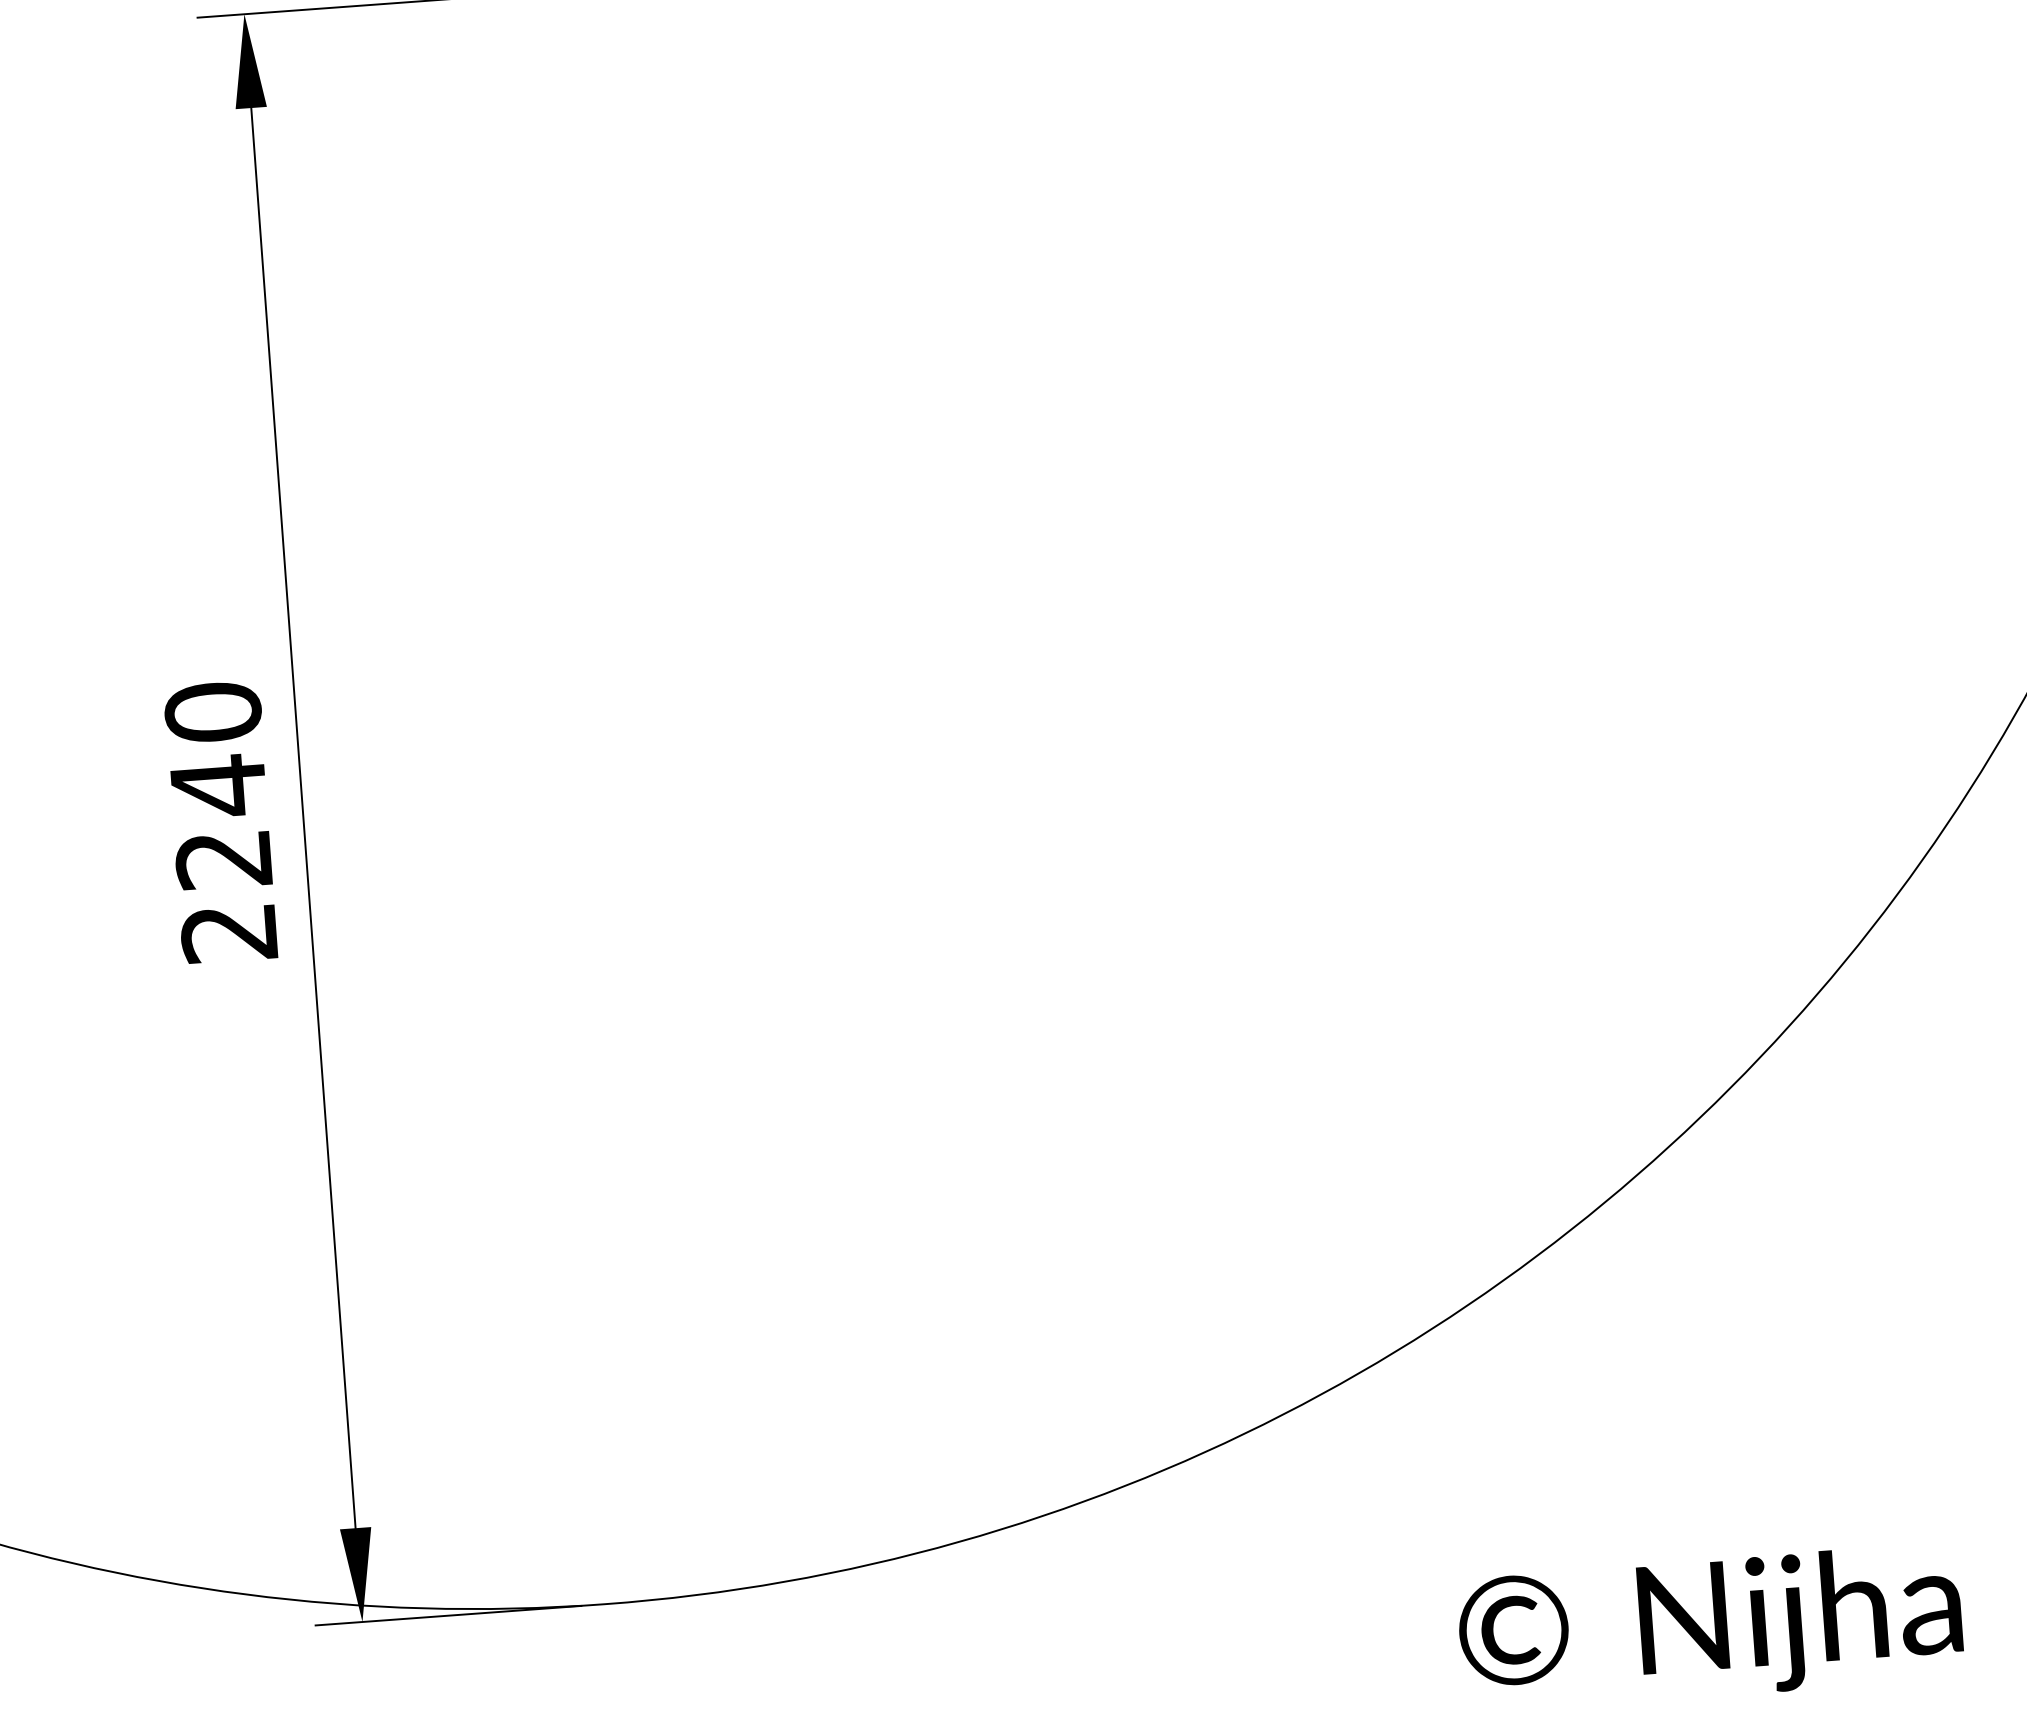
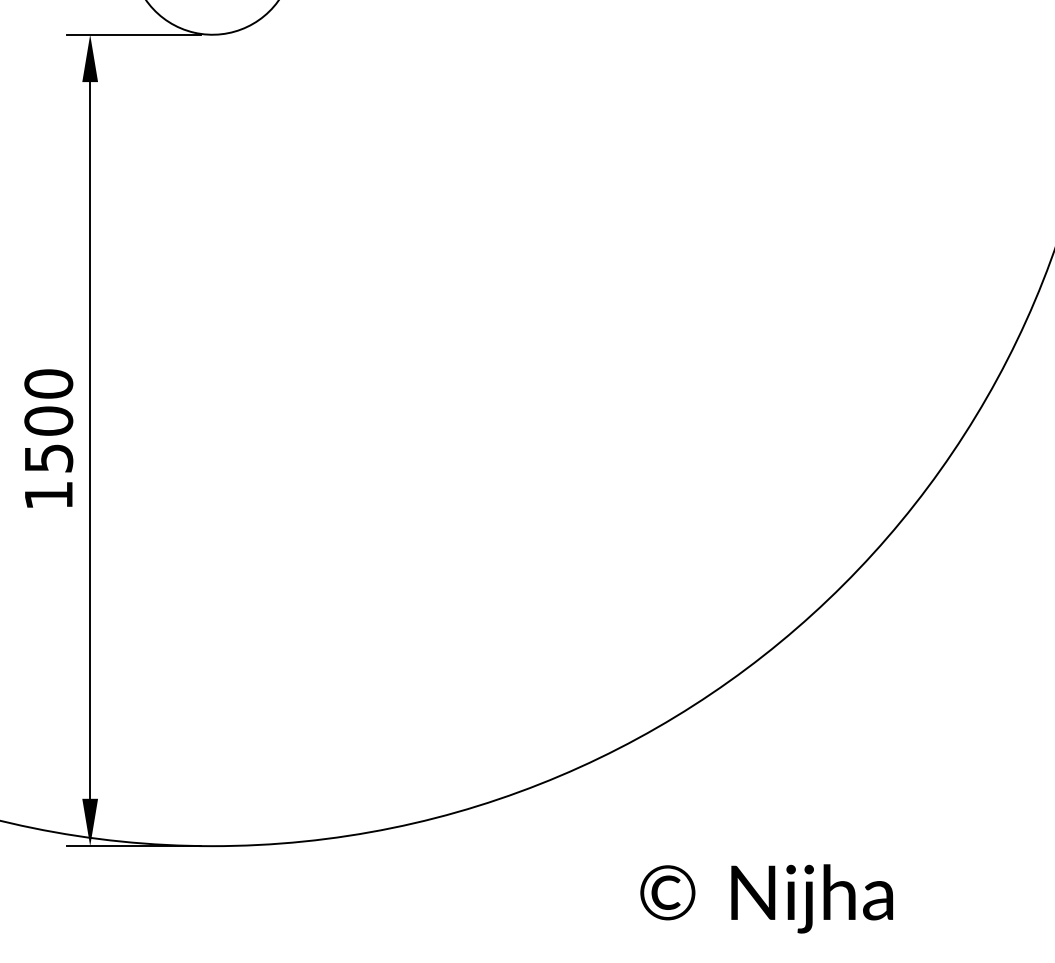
text: (223, 857) -> (48, 457), 2240 -> 1500

